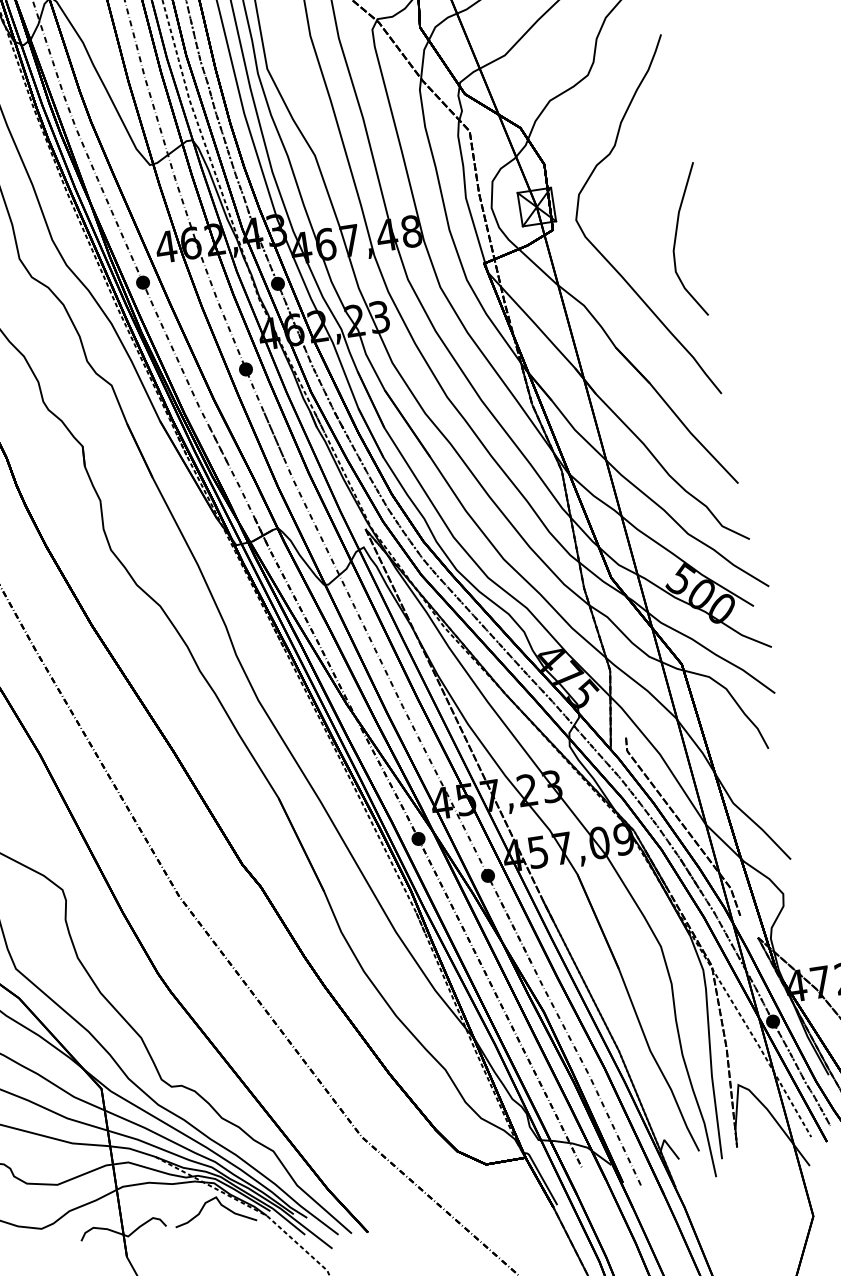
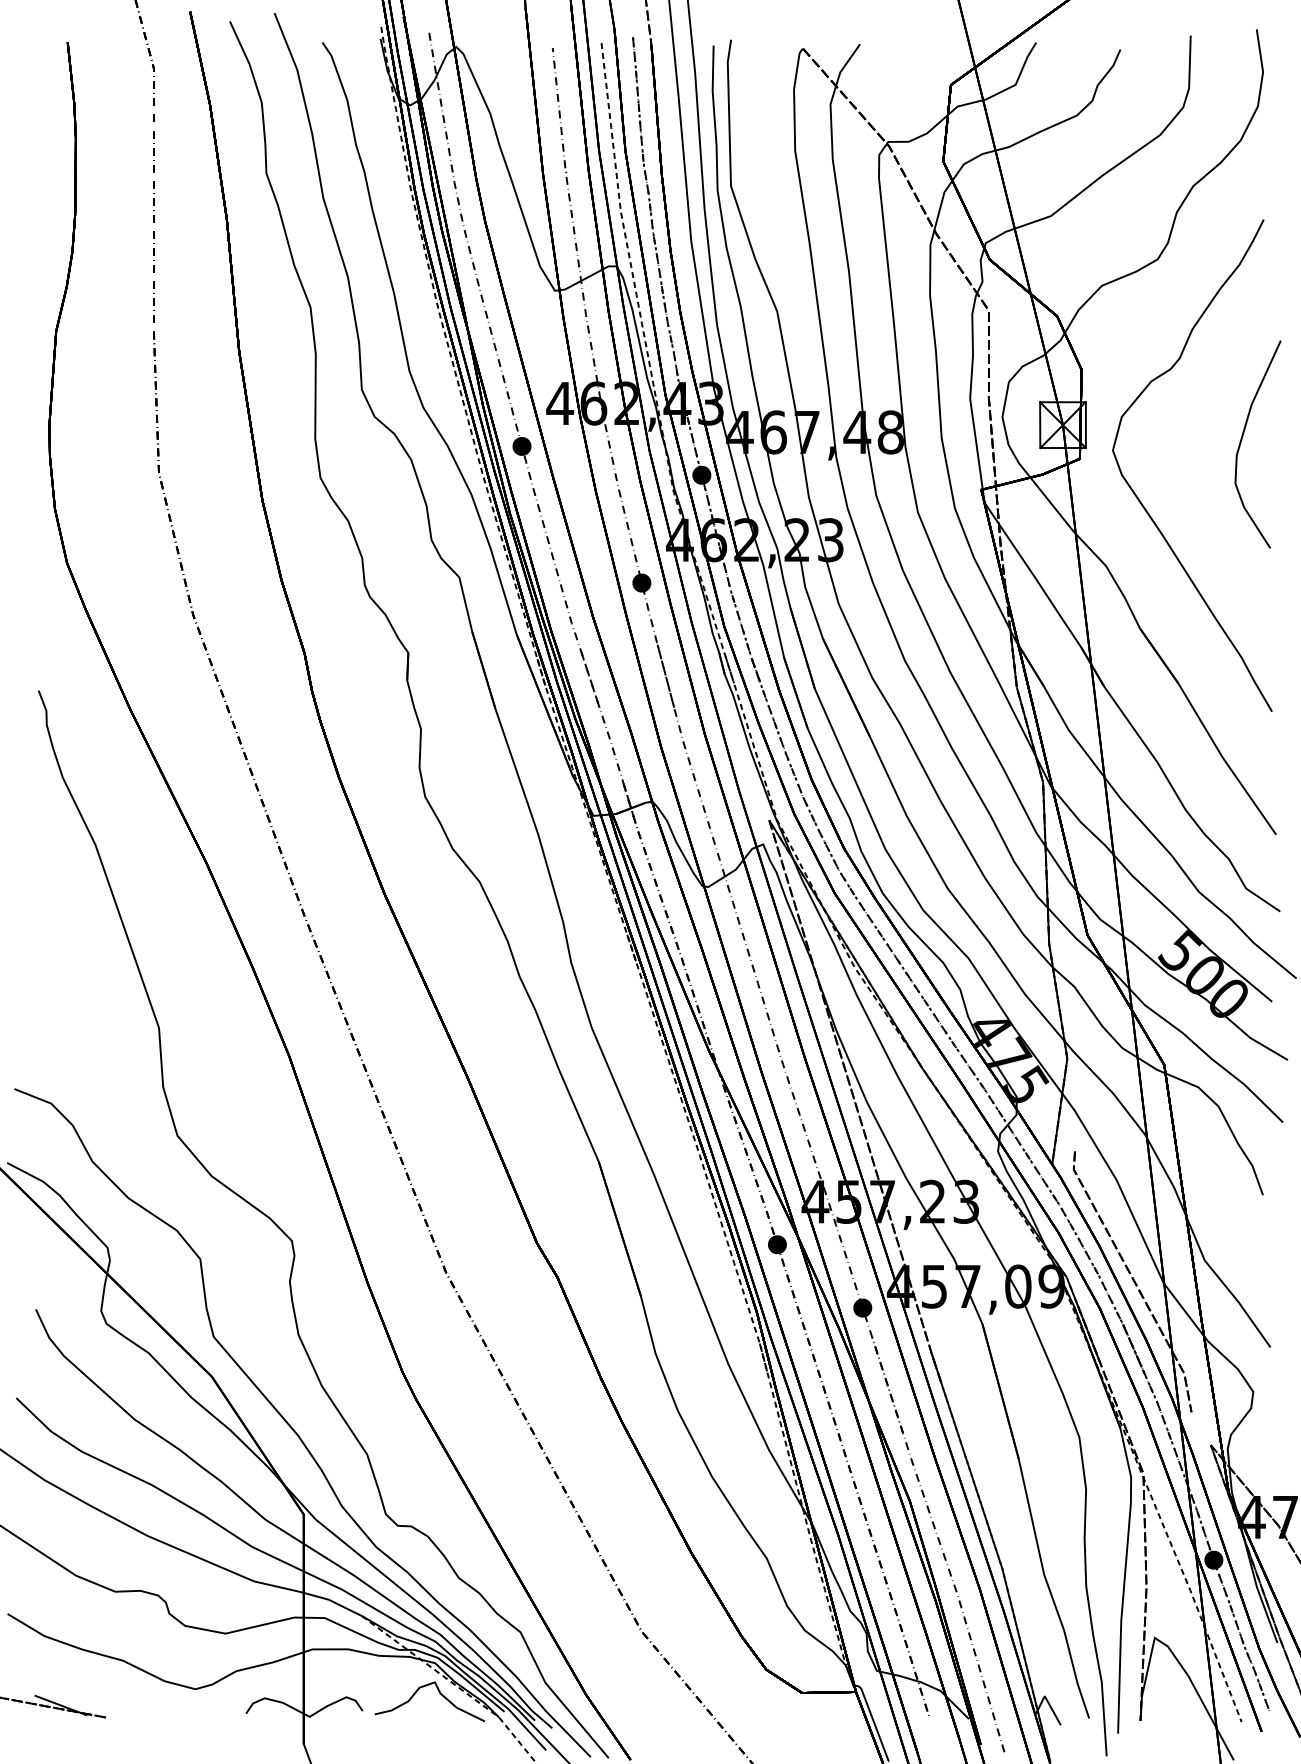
curve: (676, 239) -> (1242, 440), moved

